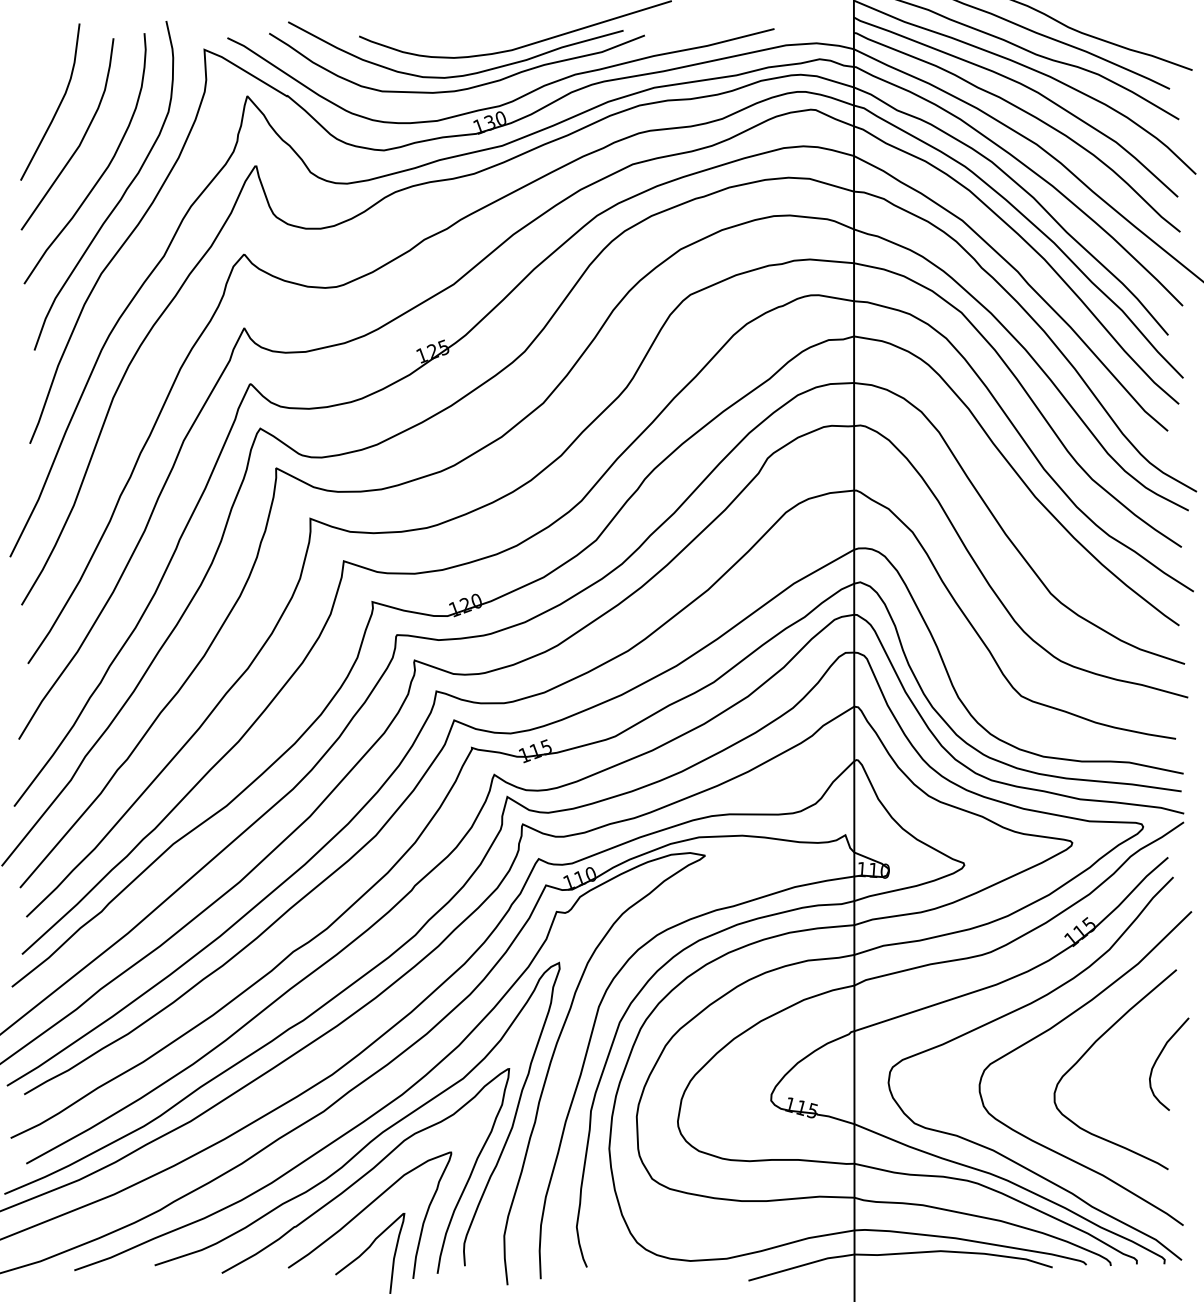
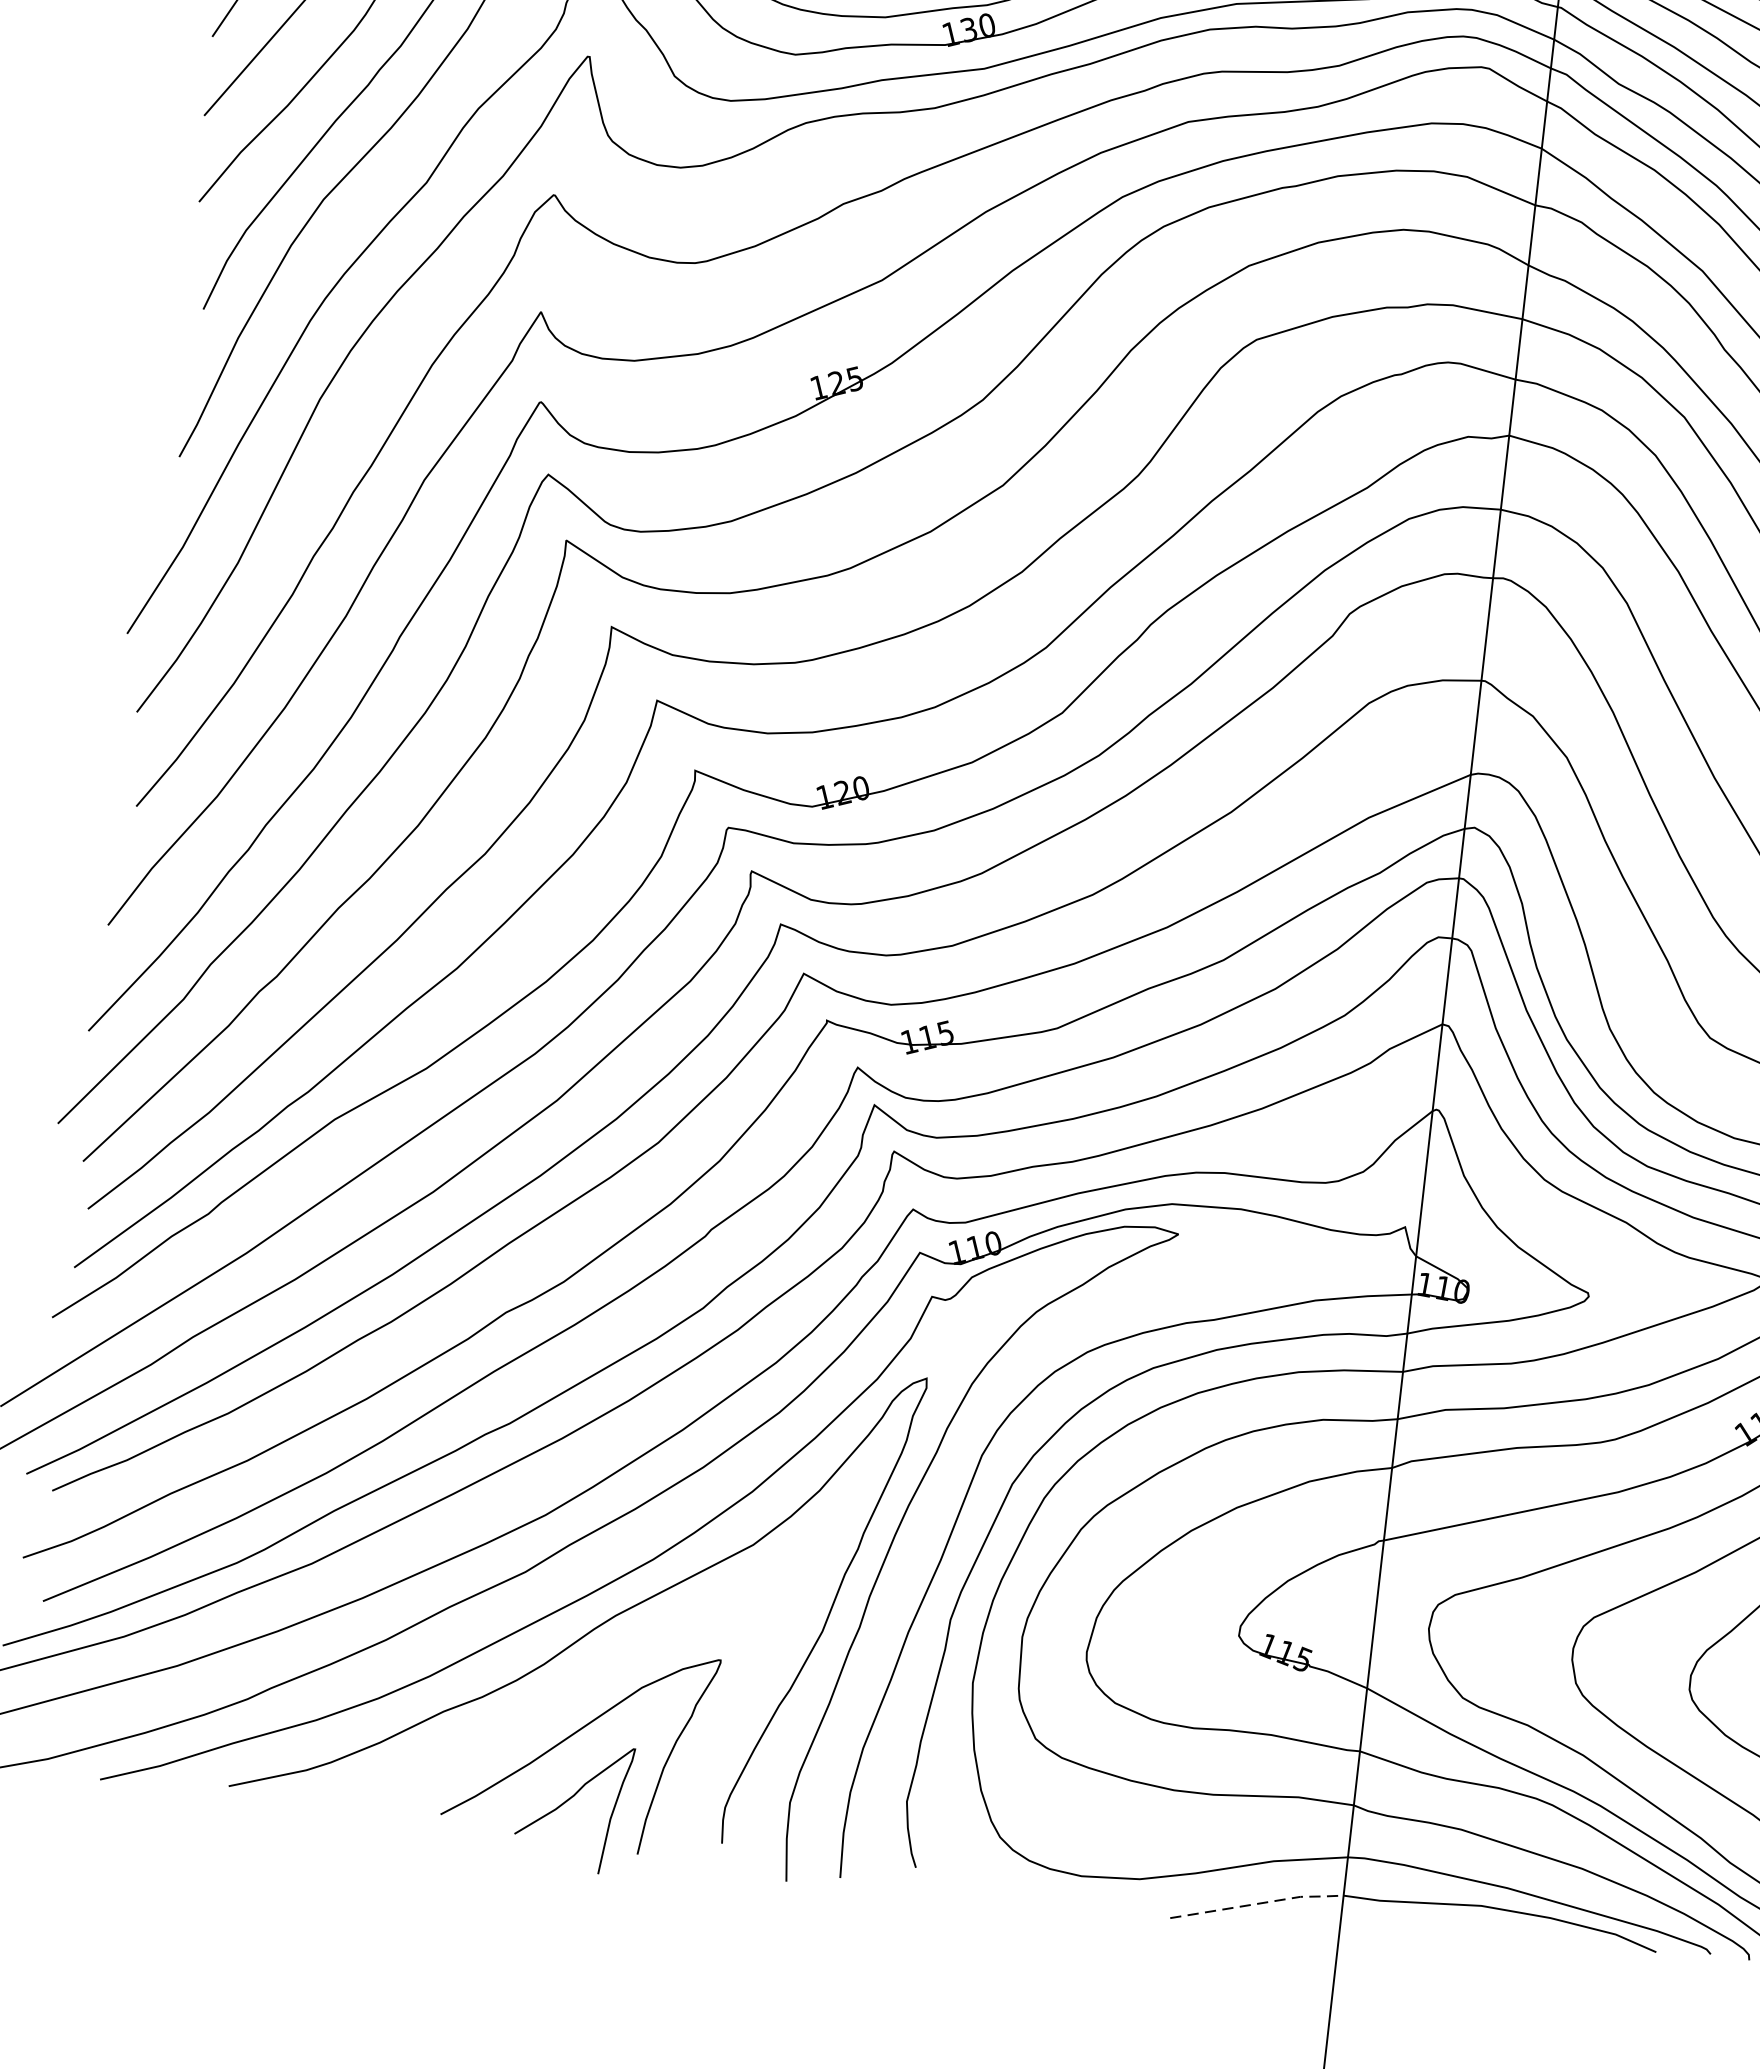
curve: (367, 1171) -> (584, 1675), removed
line: (802, 1265) -> (1258, 1903), solid -> dashed

